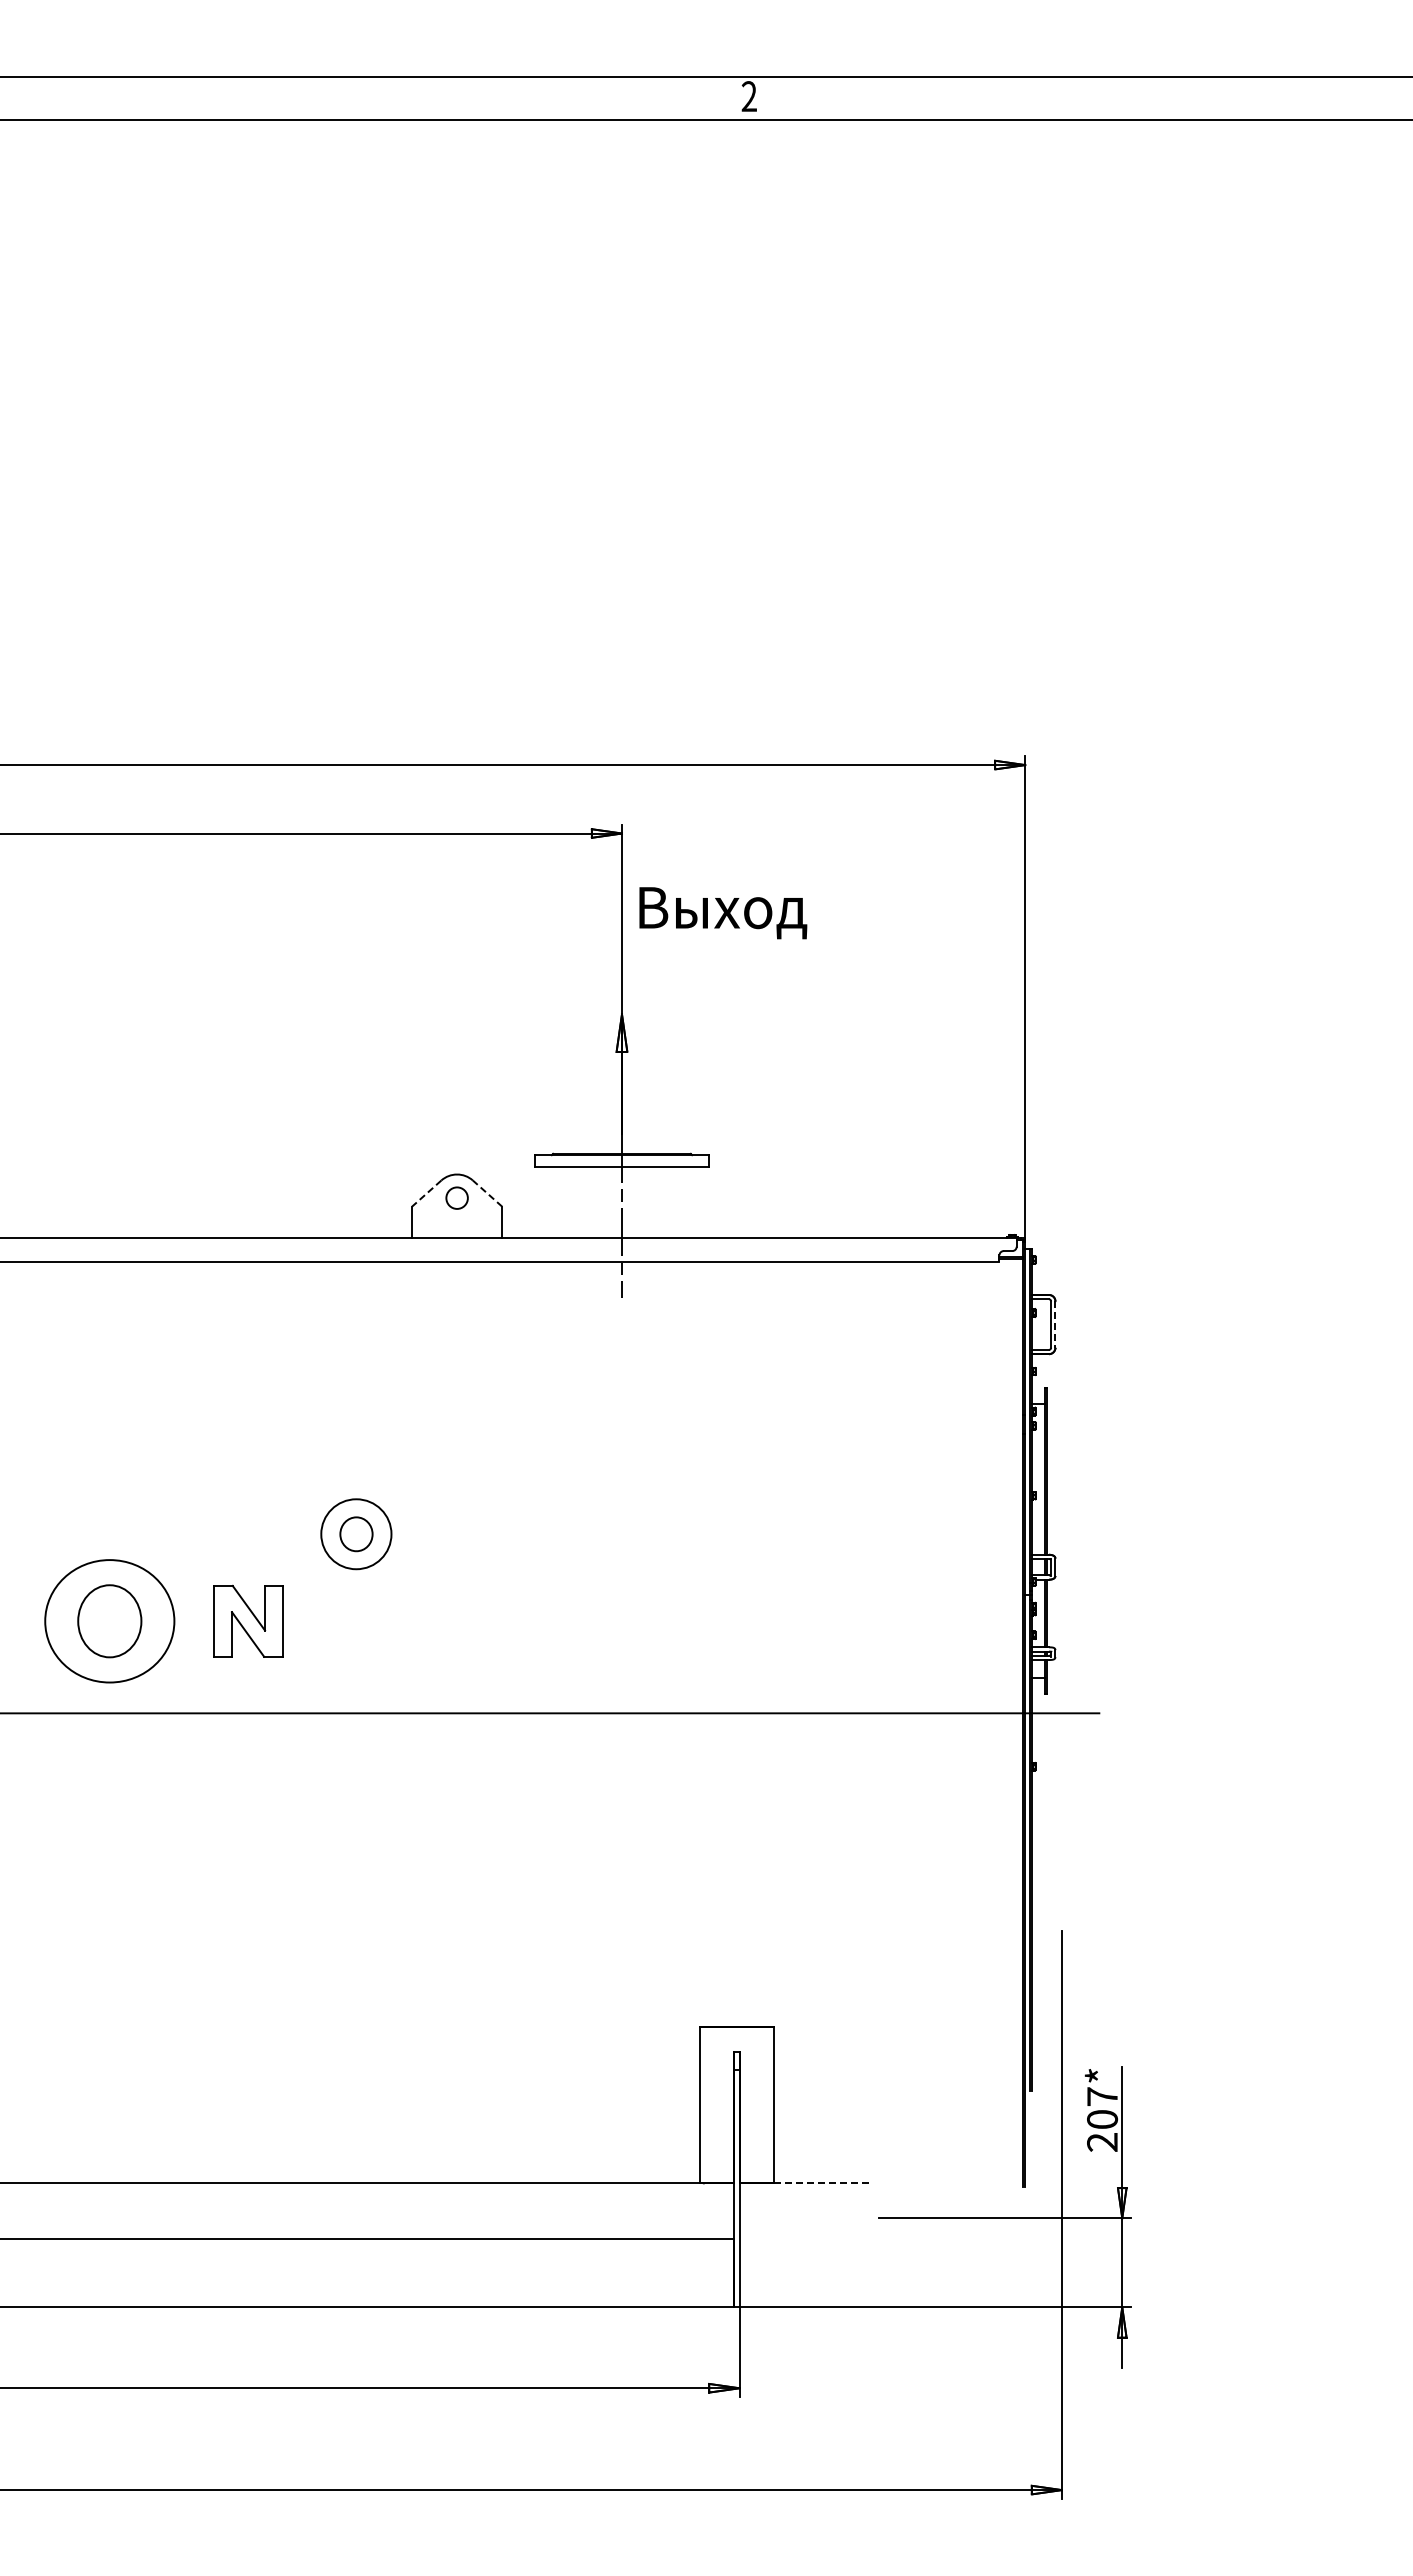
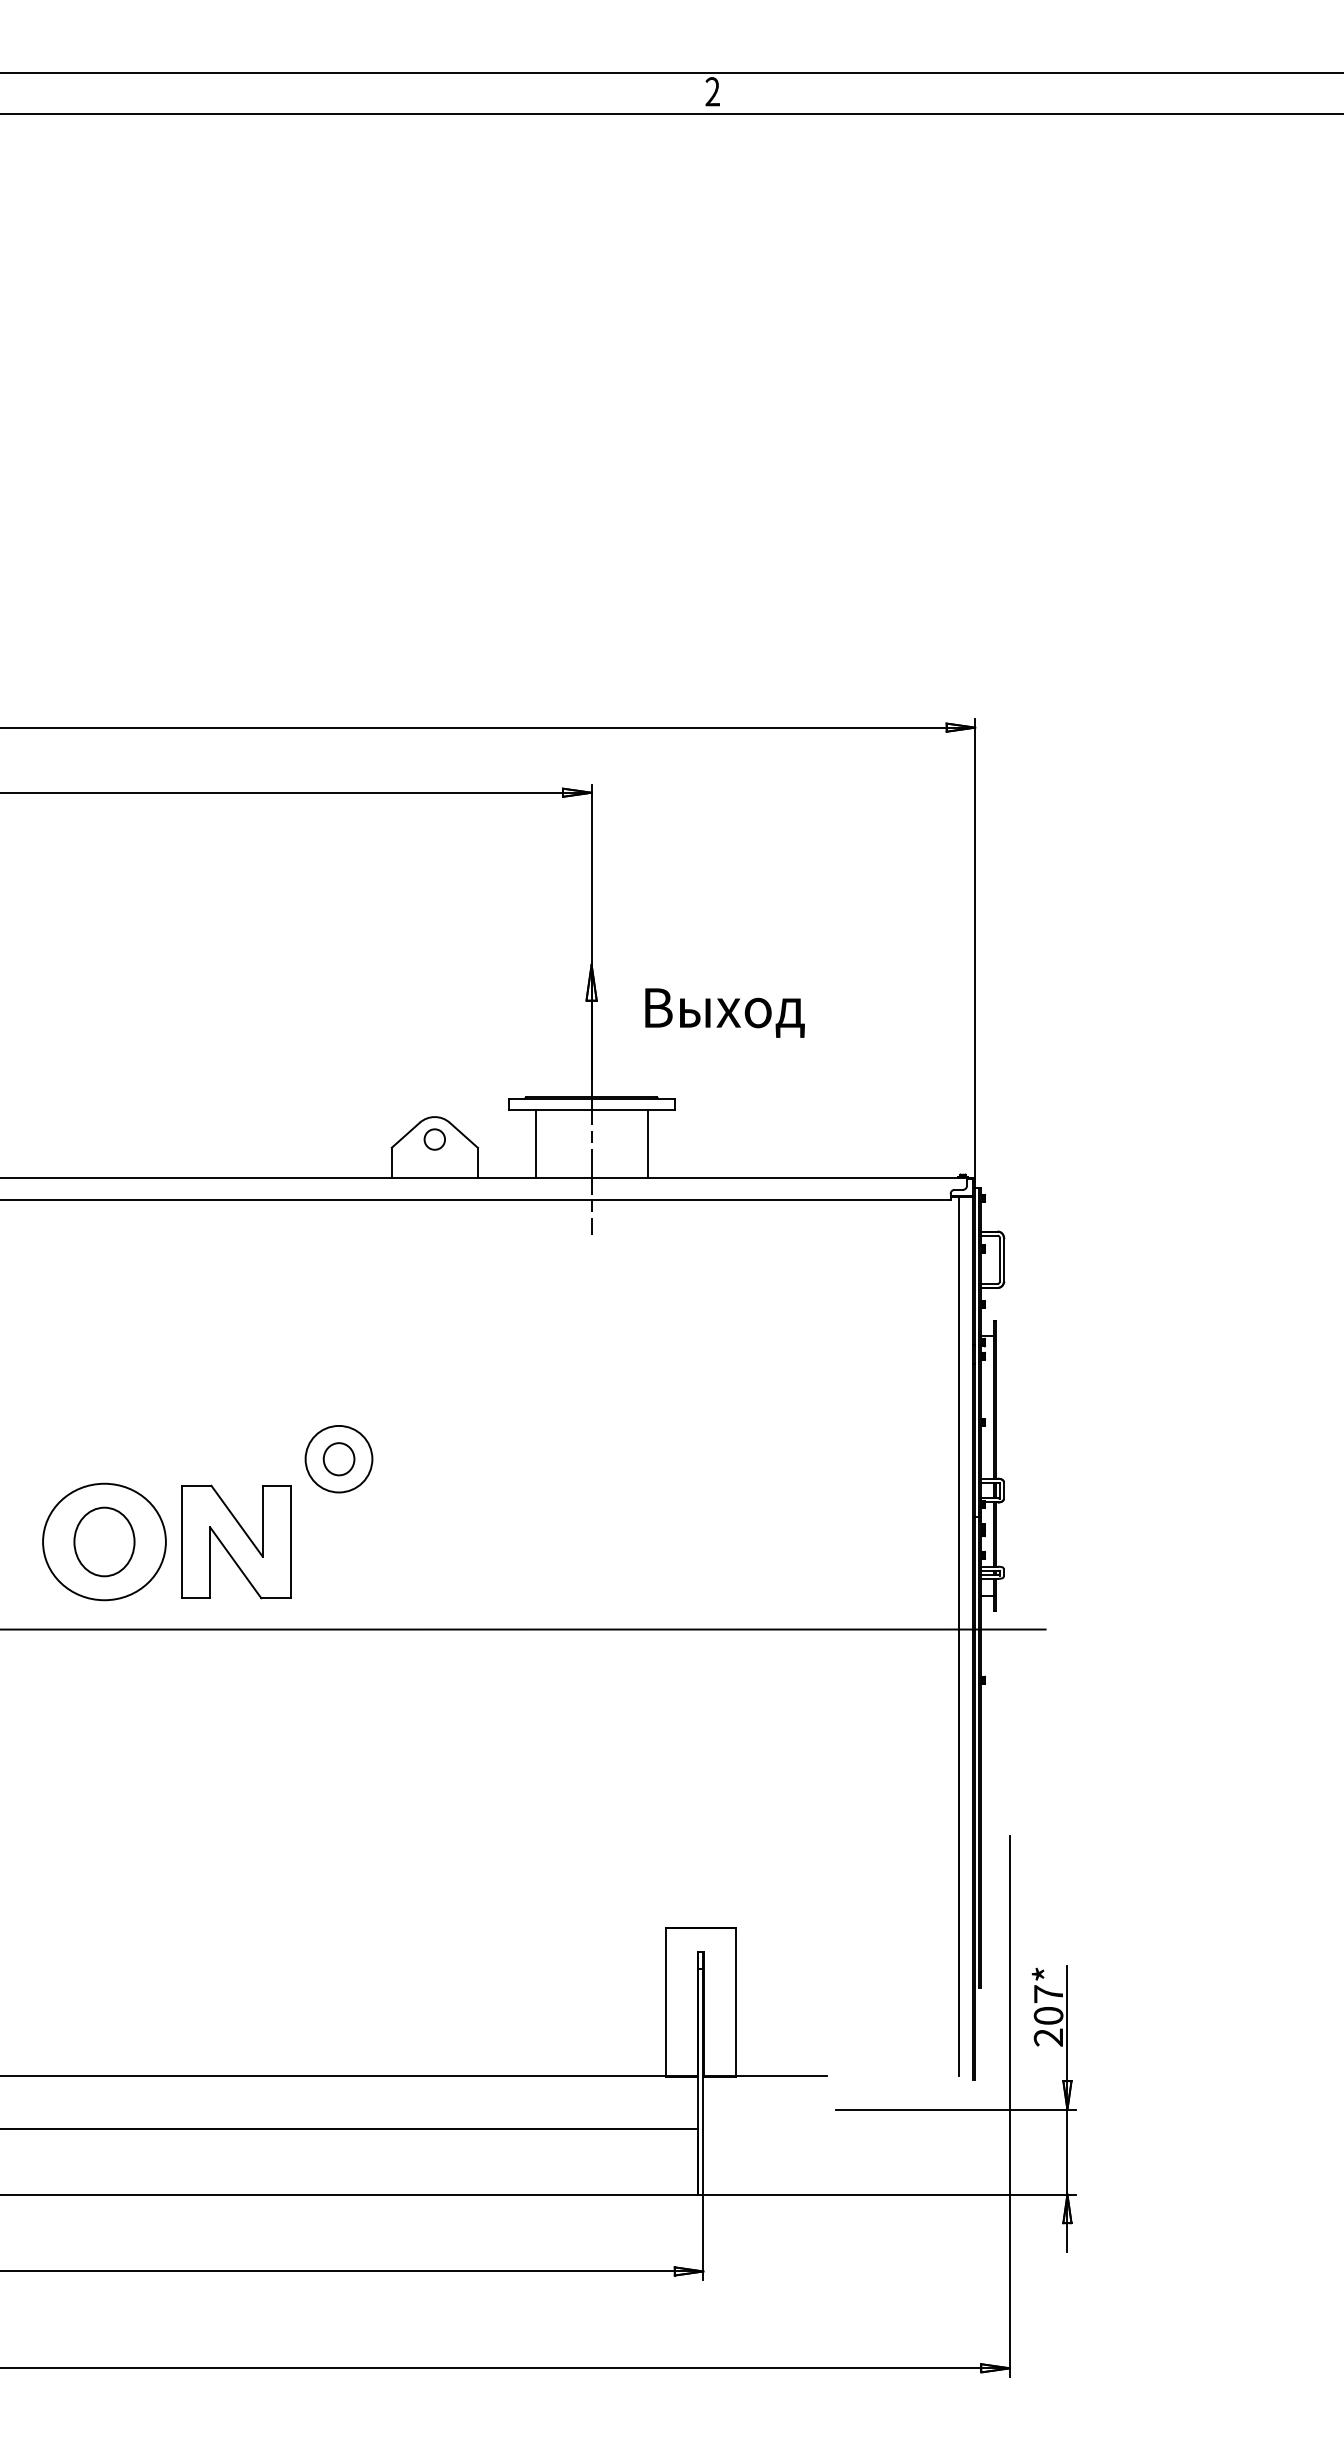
text: (723, 913) -> (725, 1013), moved
line: (426, 1193) -> (405, 1135), dashed -> solid
line: (487, 1193) -> (463, 1135), dashed -> solid
line: (563, 1202) -> (535, 1143), added
line: (680, 1202) -> (647, 1143), added
line: (1055, 1325) -> (1003, 1260), dashed -> solid
part: (248, 1621) -> (236, 1542), size x1.67
line: (1008, 1720) -> (959, 1636), added
line: (822, 2182) -> (782, 2075), dashed -> solid

